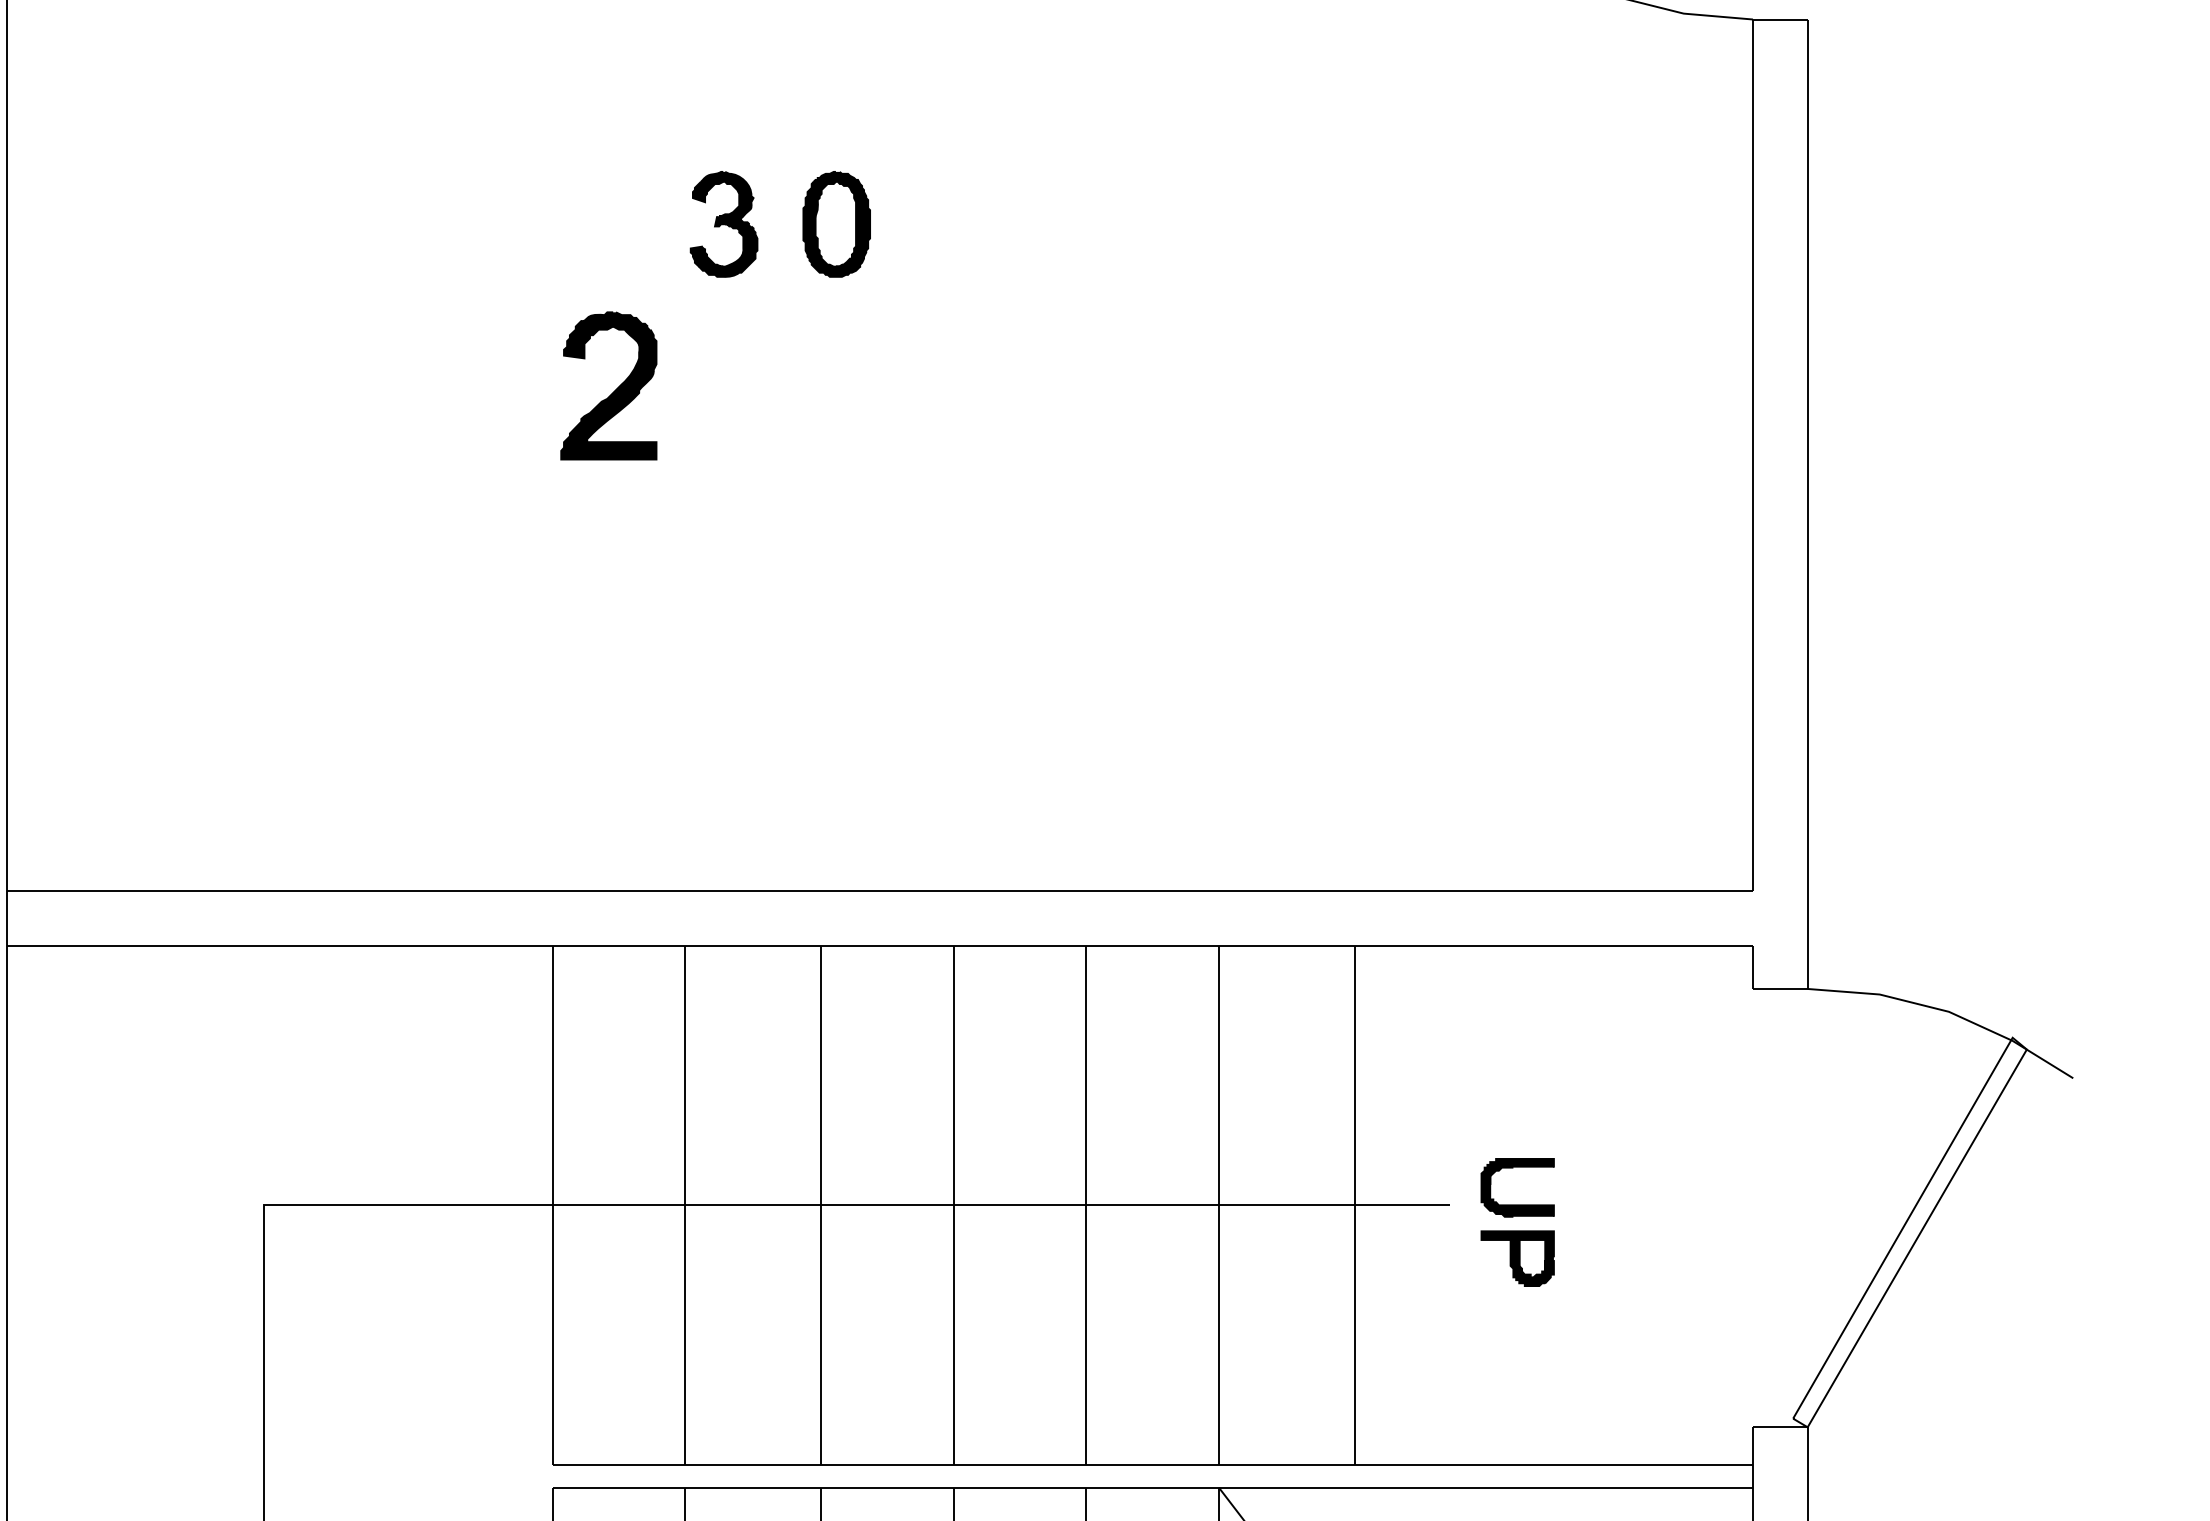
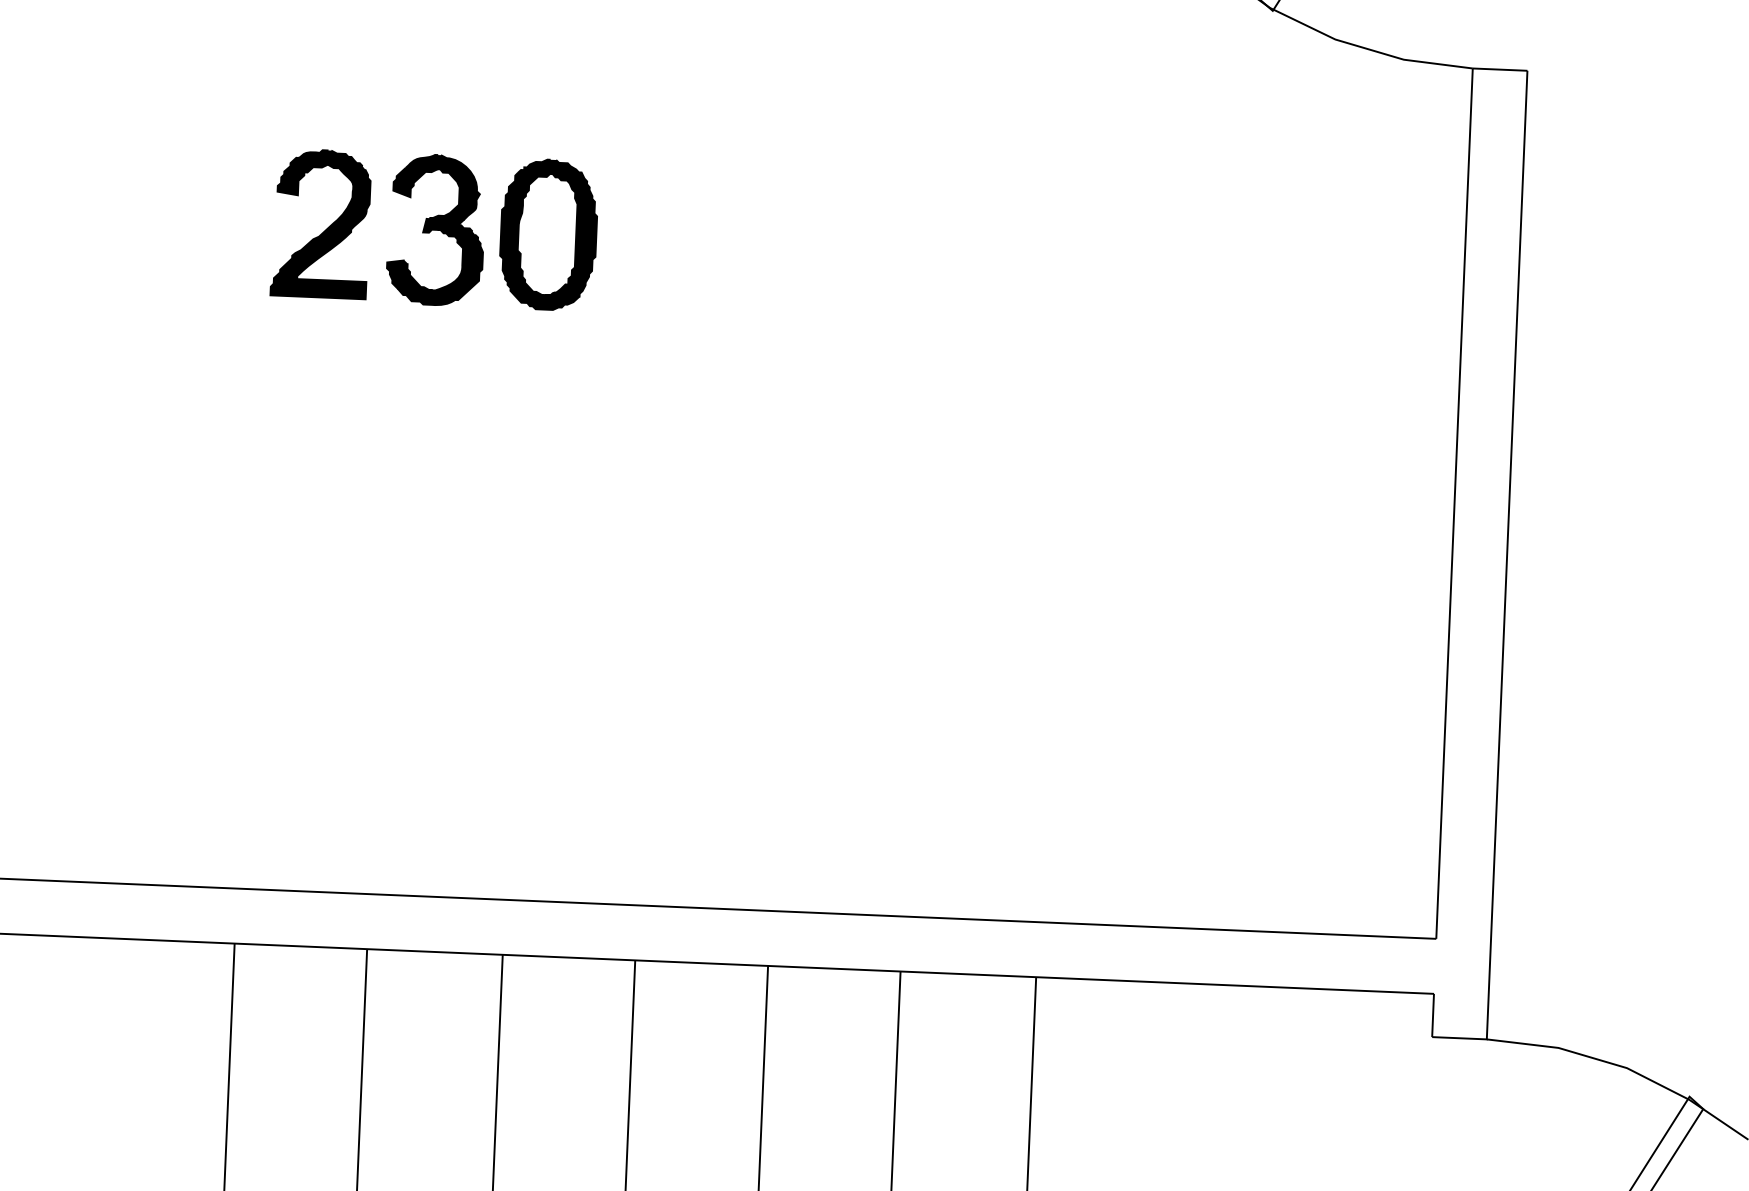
part: (723, 224) -> (435, 230), size x1.43
part: (836, 224) -> (548, 234), size x1.43
part: (614, 390) -> (326, 228), moved

